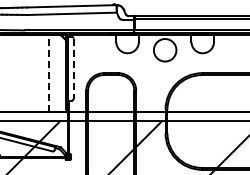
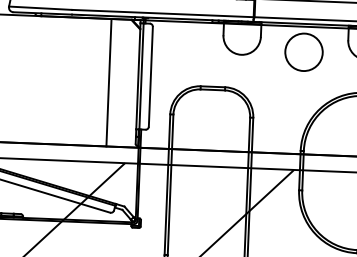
line: (73, 69) -> (150, 78), dashed -> solid
line: (48, 72) -> (108, 81), dashed -> solid

